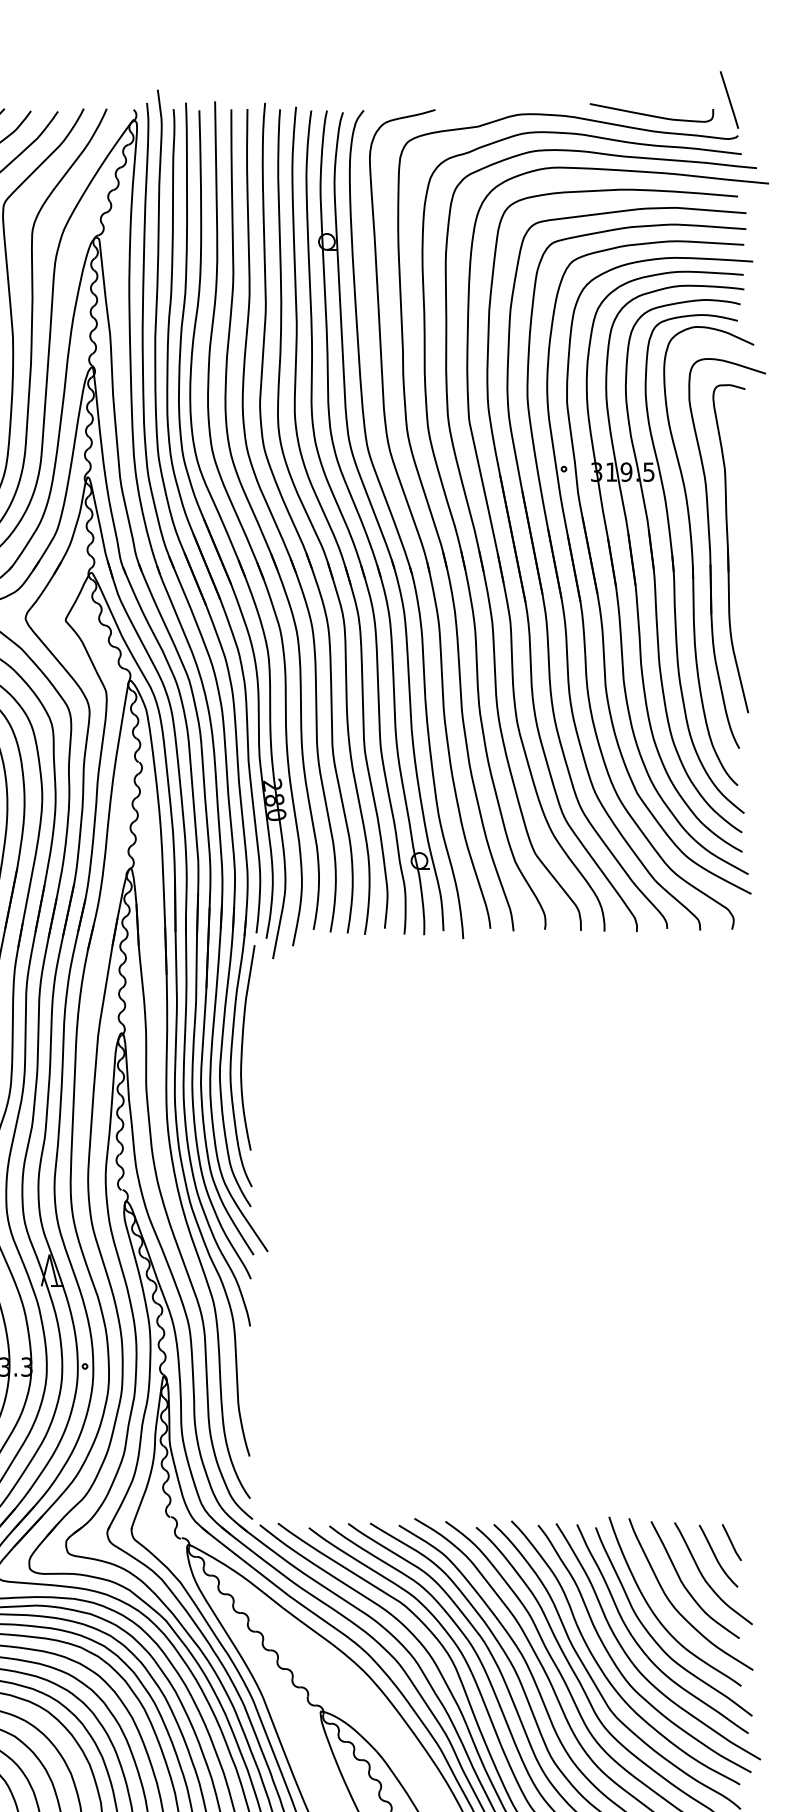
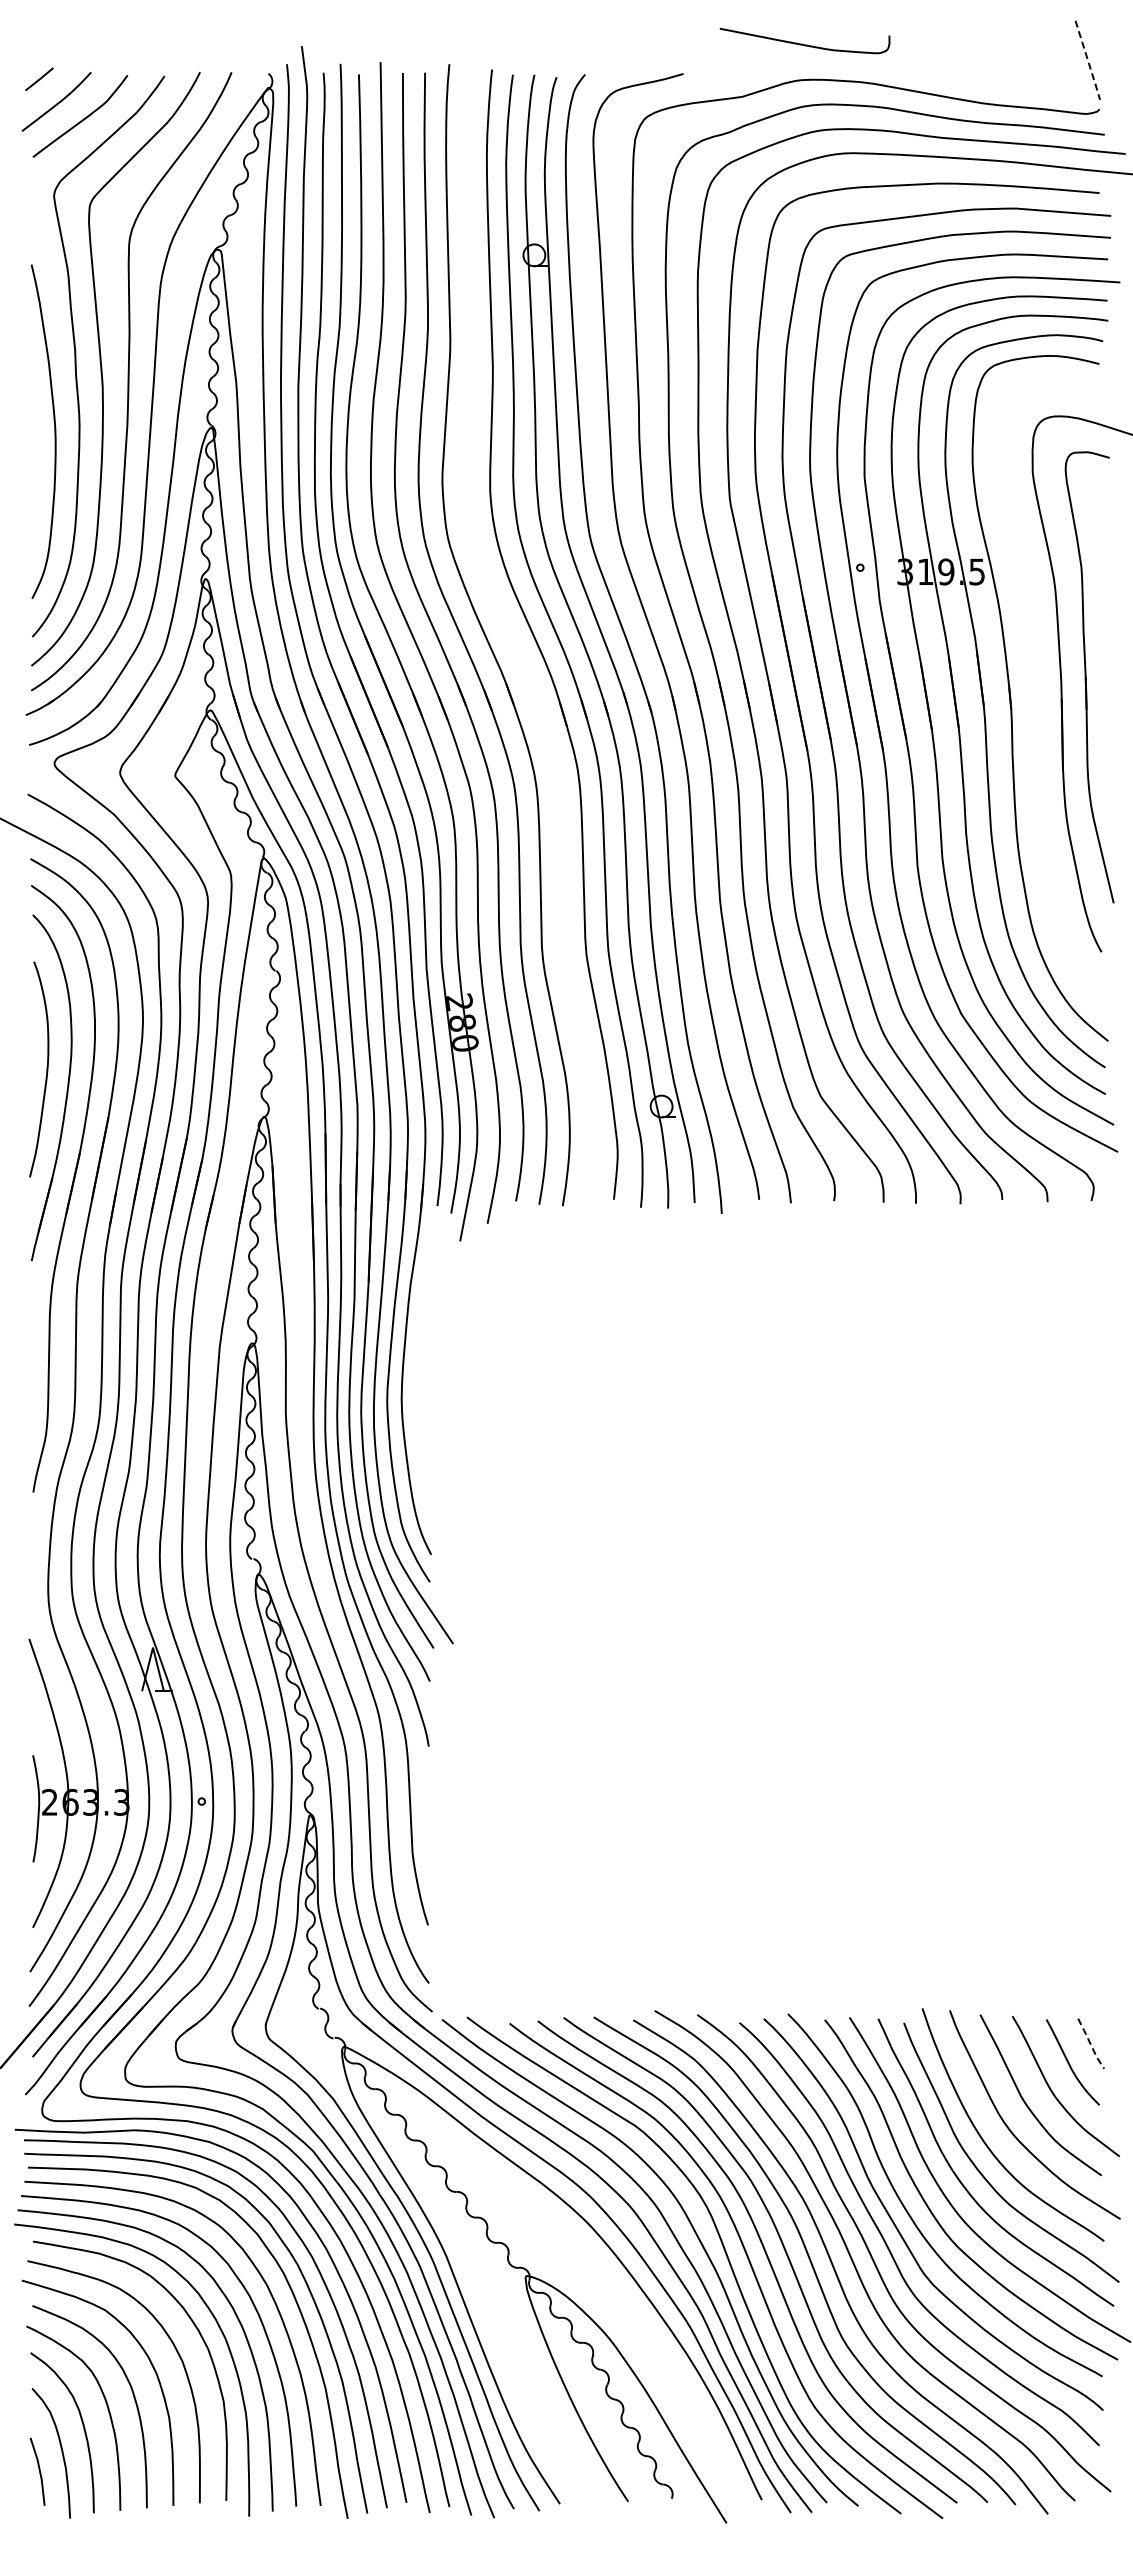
line: (729, 100) -> (1088, 61), solid -> dashed
curve: (649, 114) -> (802, 43), moved
part: (313, 527) -> (516, 647), removed
part: (692, 556) -> (1037, 687), removed
curve: (242, 1047) -> (418, 1363), removed
line: (731, 1543) -> (1090, 2044), solid -> dashed

